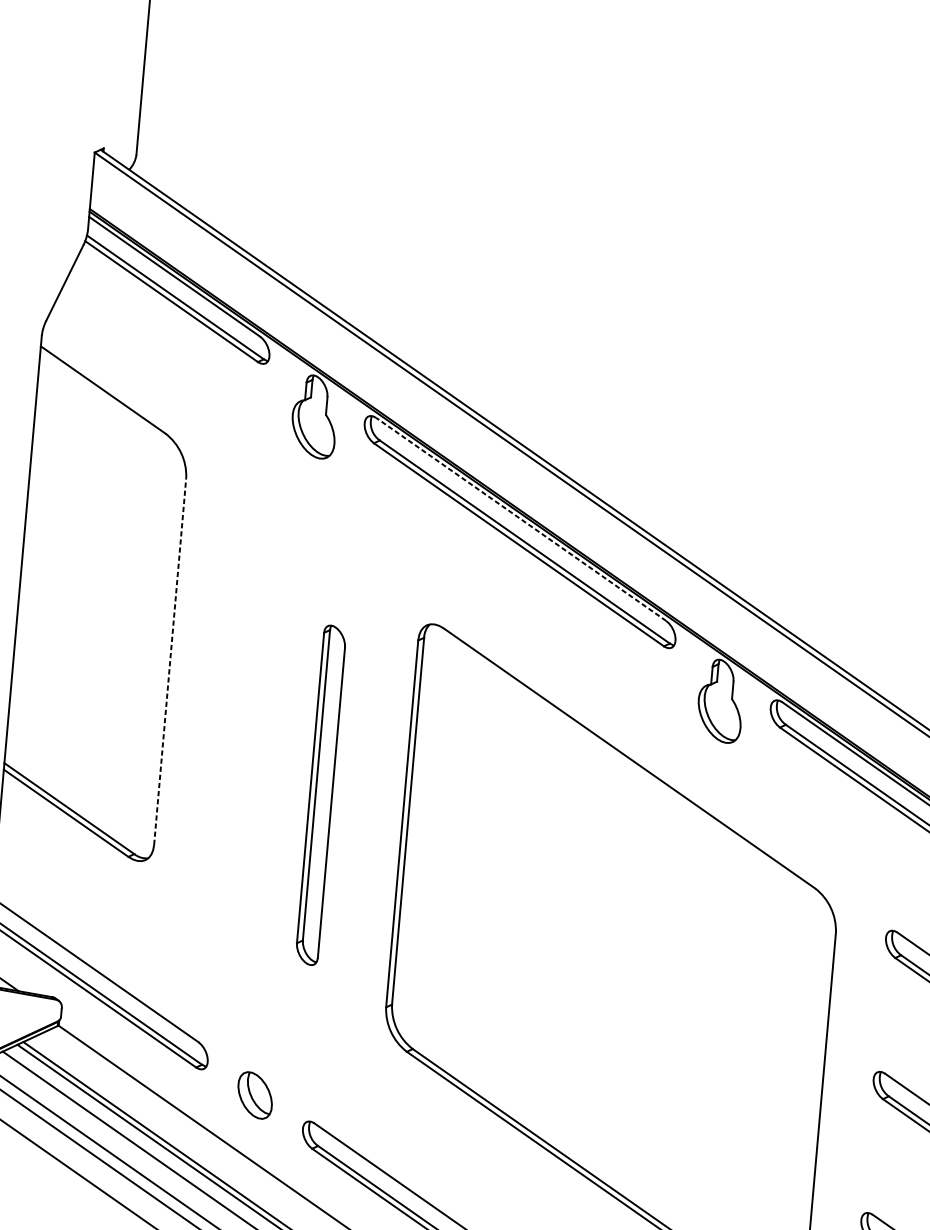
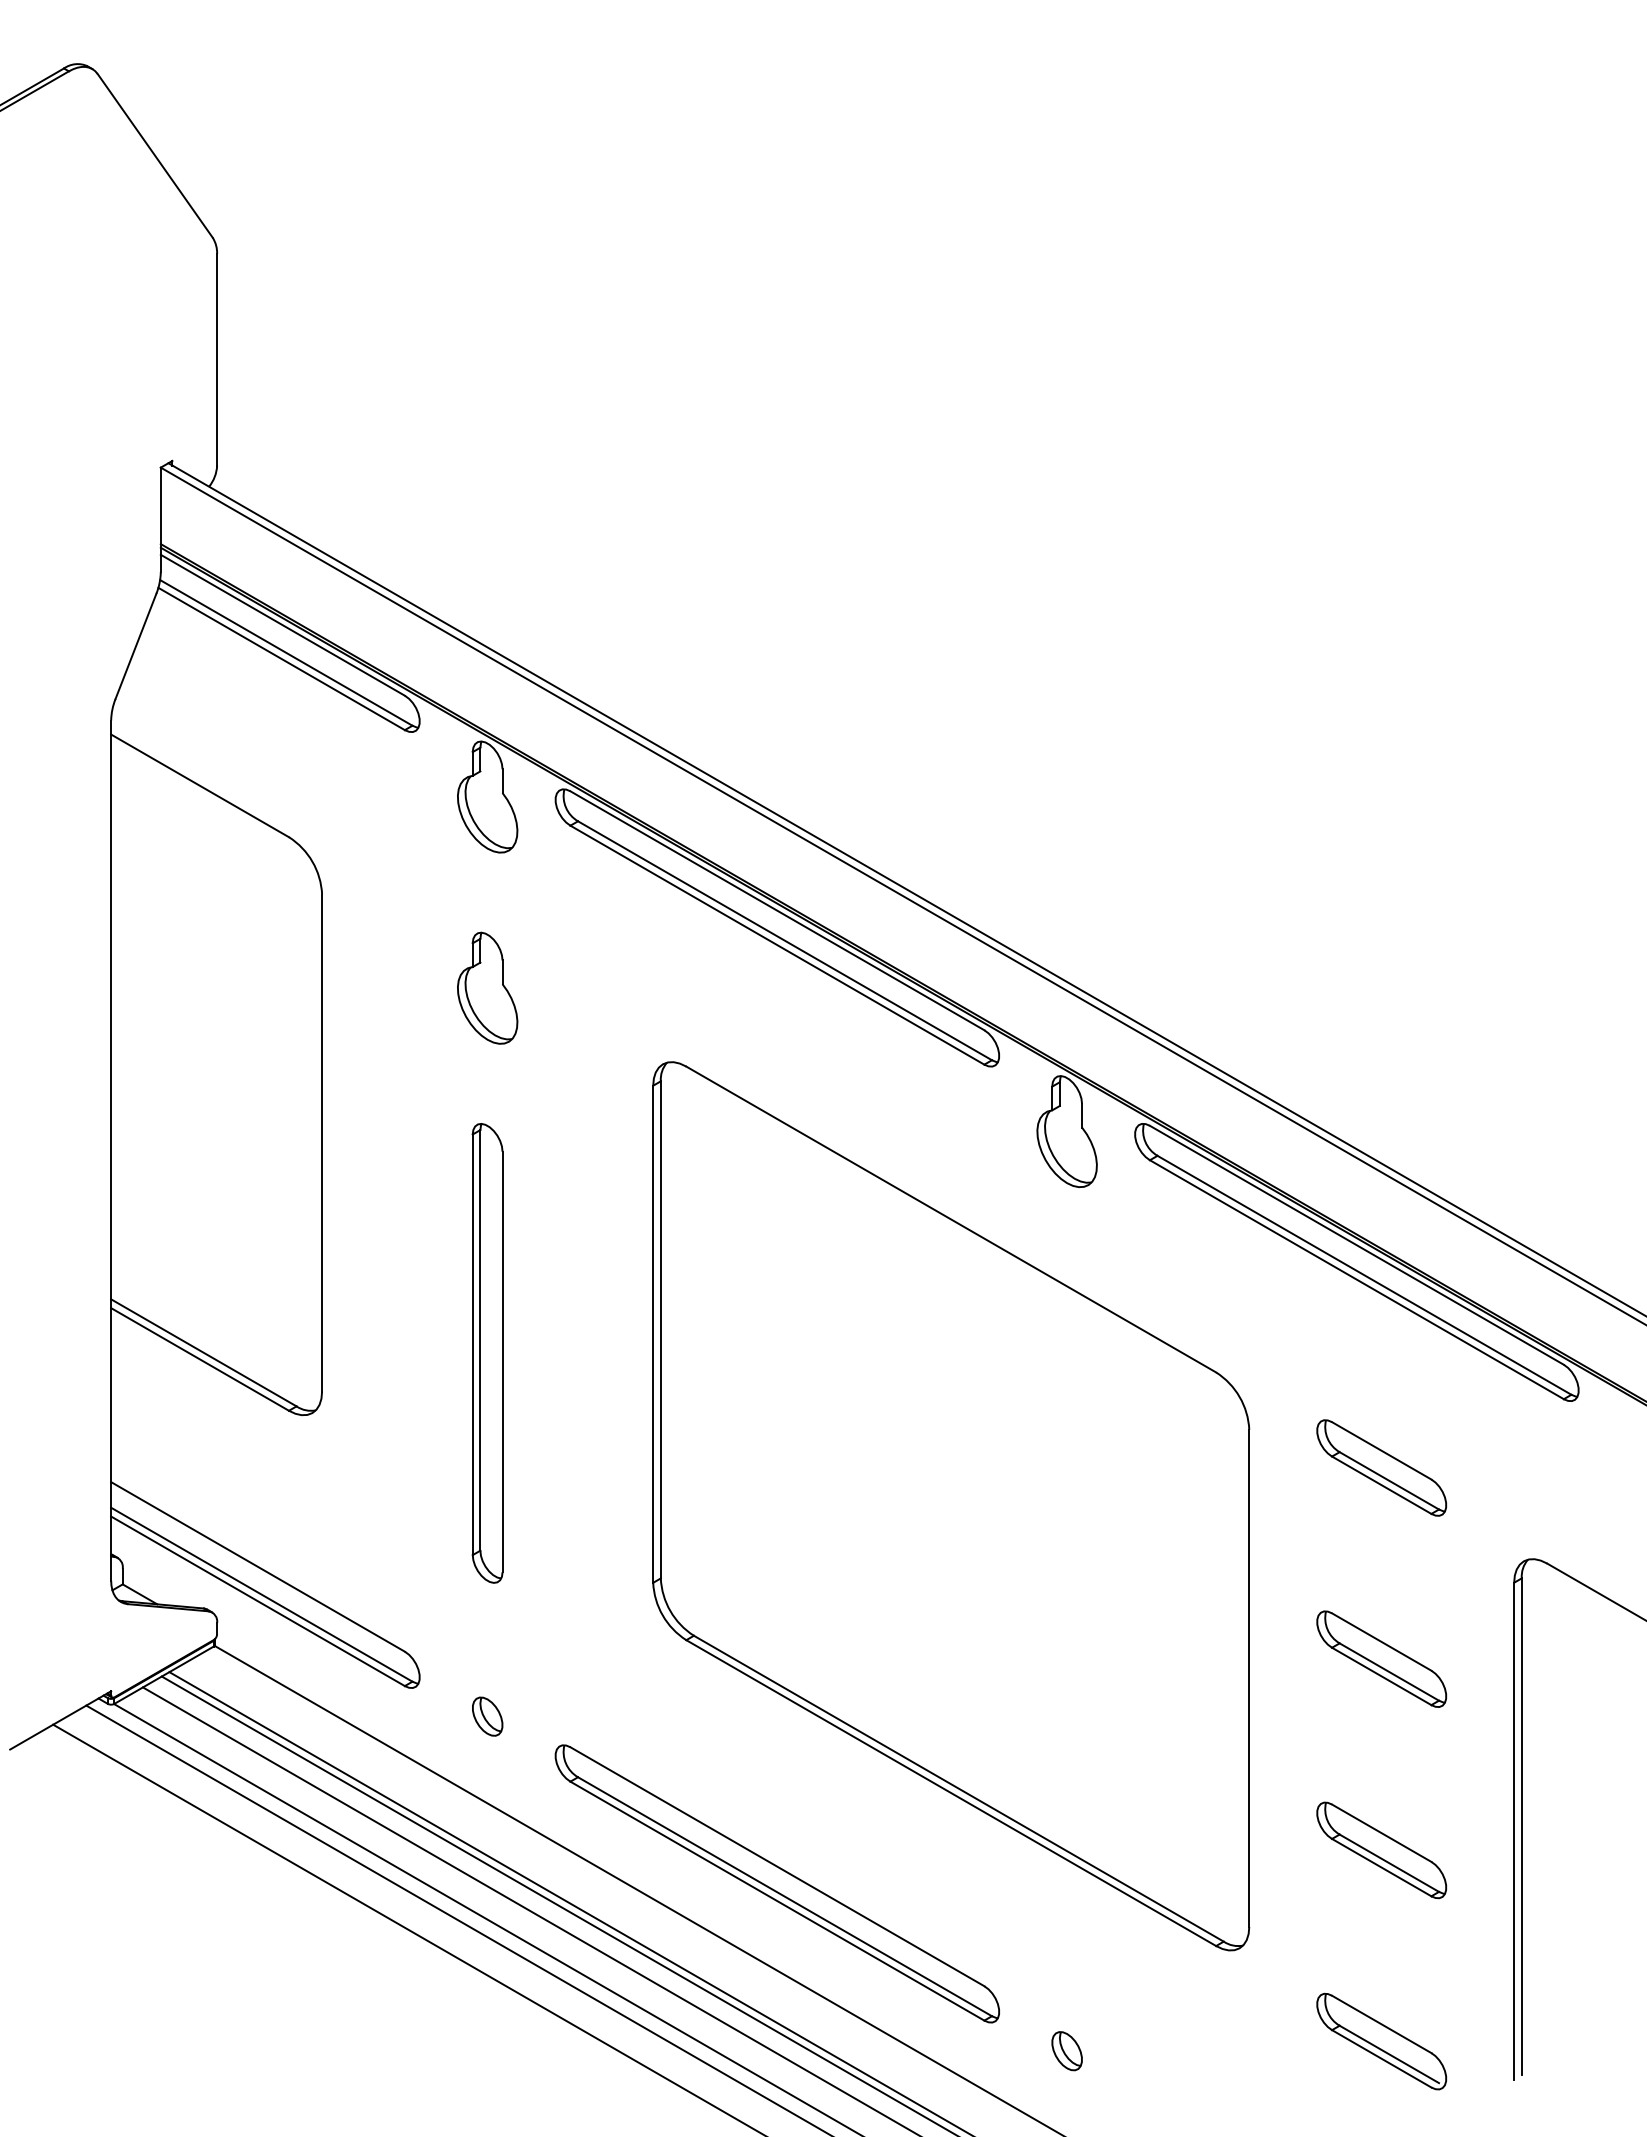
line: (521, 519) -> (777, 910), dashed -> solid
part: (302, 557) -> (487, 987), added
line: (170, 661) -> (322, 1143), dashed -> solid
part: (320, 795) -> (487, 1353), moved
part: (255, 1095) -> (487, 1716), size x0.62

